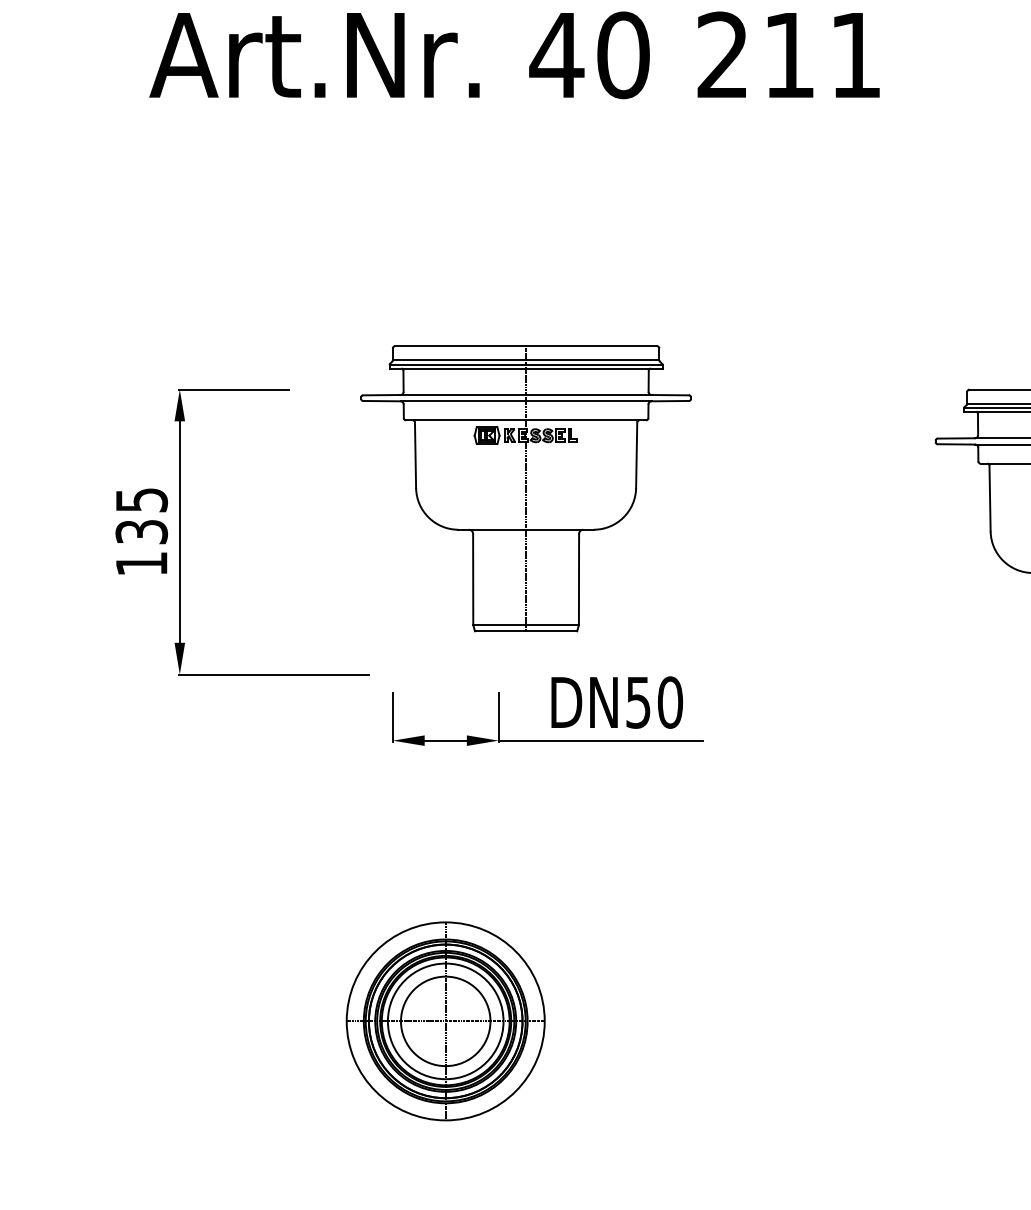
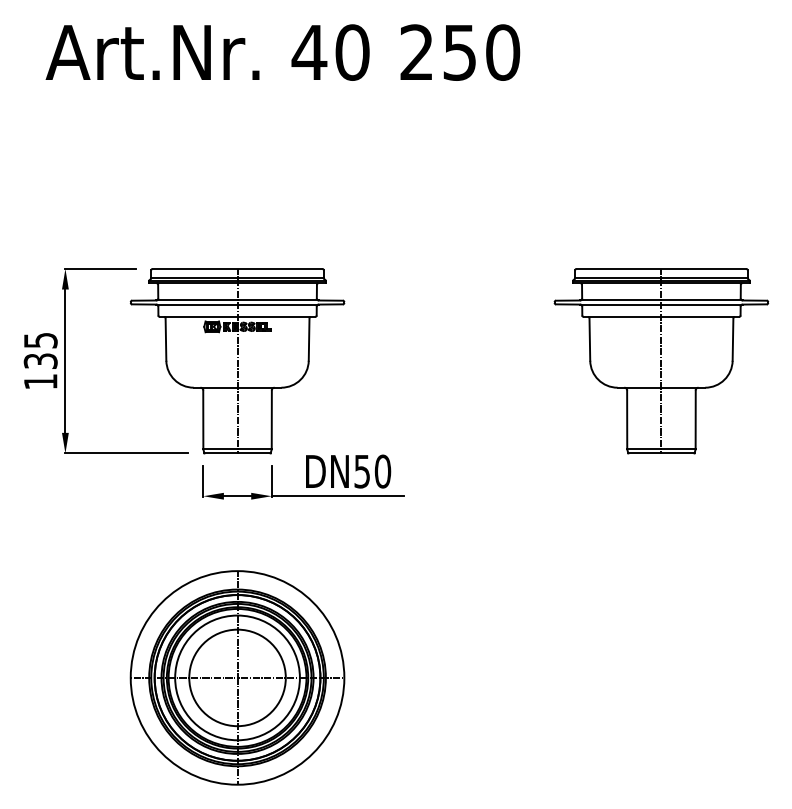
text: (822, 55) -> (481, 52), 211 -> 250
part: (526, 489) -> (237, 361), moved
part: (445, 1020) -> (237, 677), size x1.67

